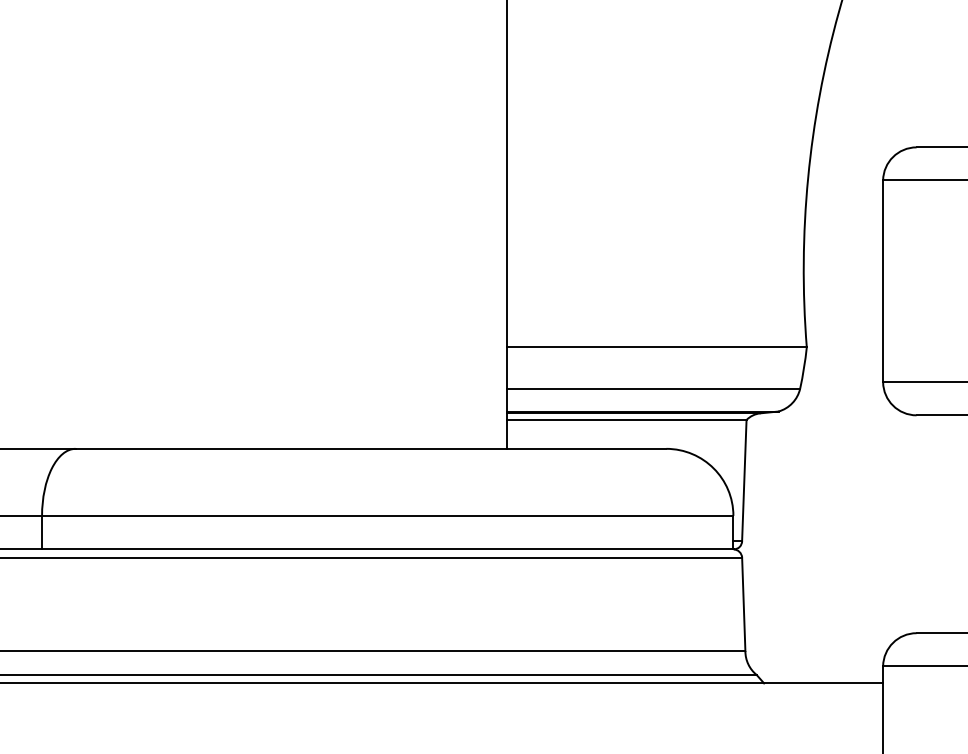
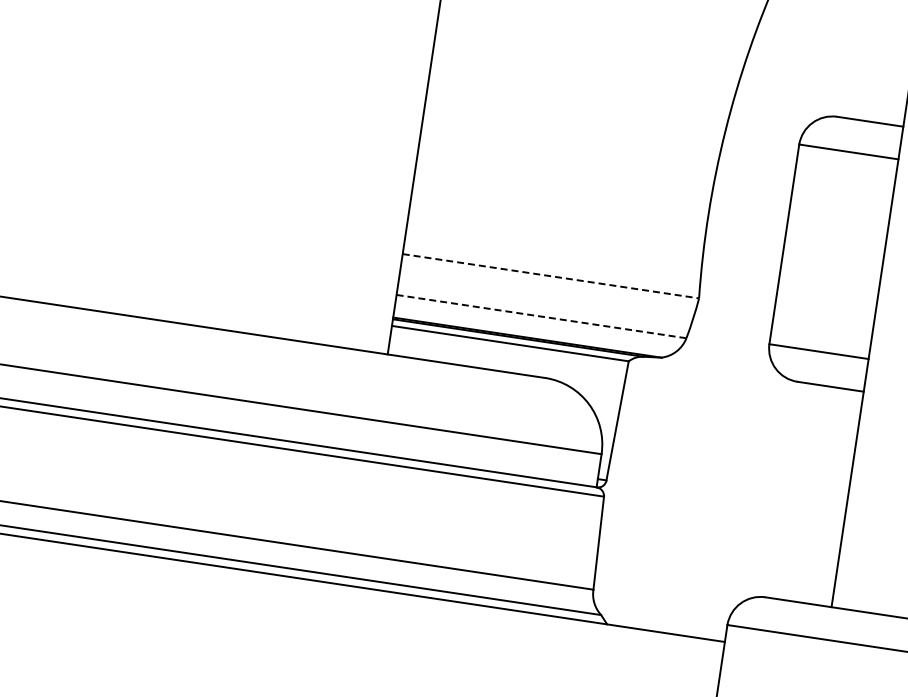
line: (656, 347) -> (550, 276), solid -> dashed
line: (653, 388) -> (541, 316), solid -> dashed

